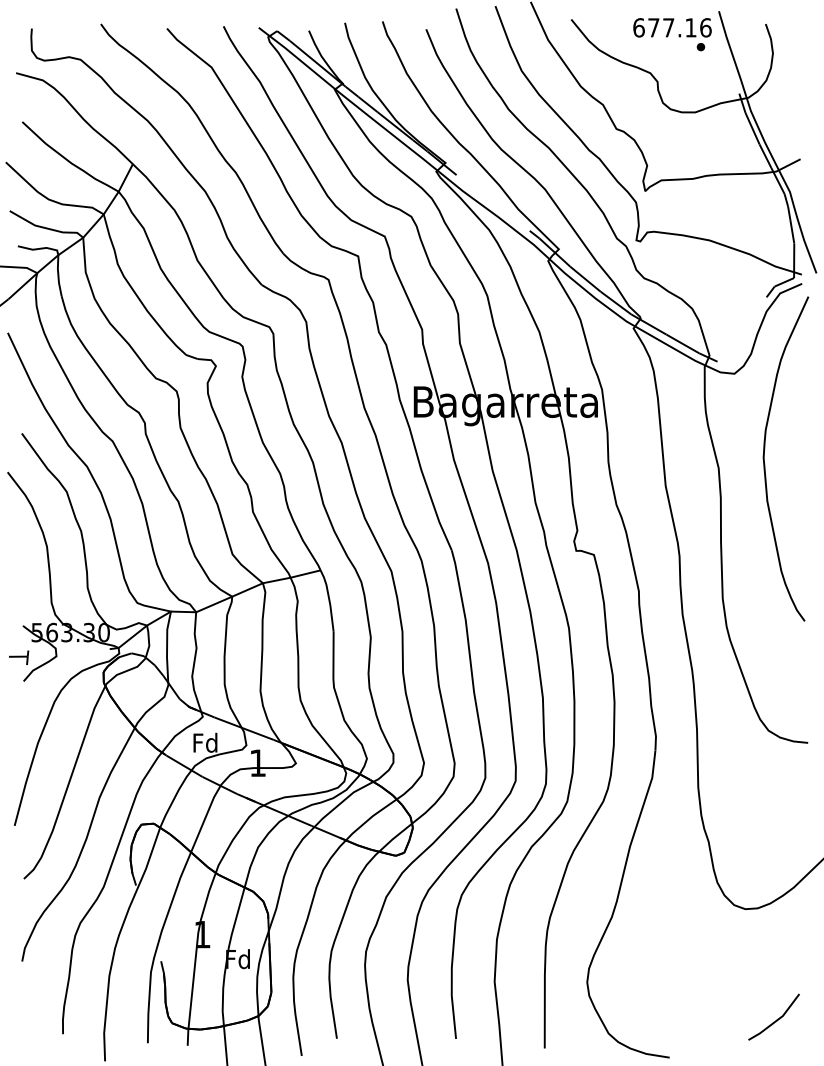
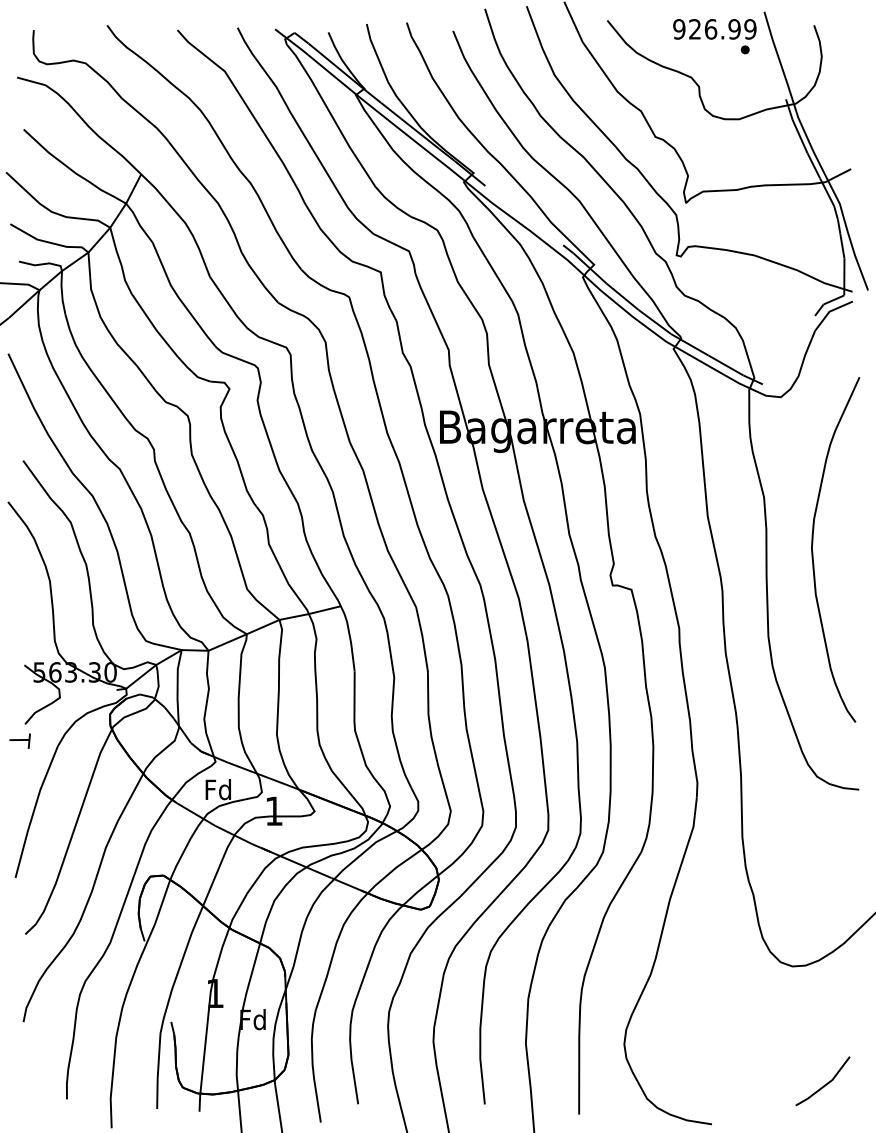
text: (672, 27) -> (714, 29), 677.16 -> 926.99
curve: (765, 460) -> (813, 551), moved
part: (18, 657) -> (19, 740), moved

